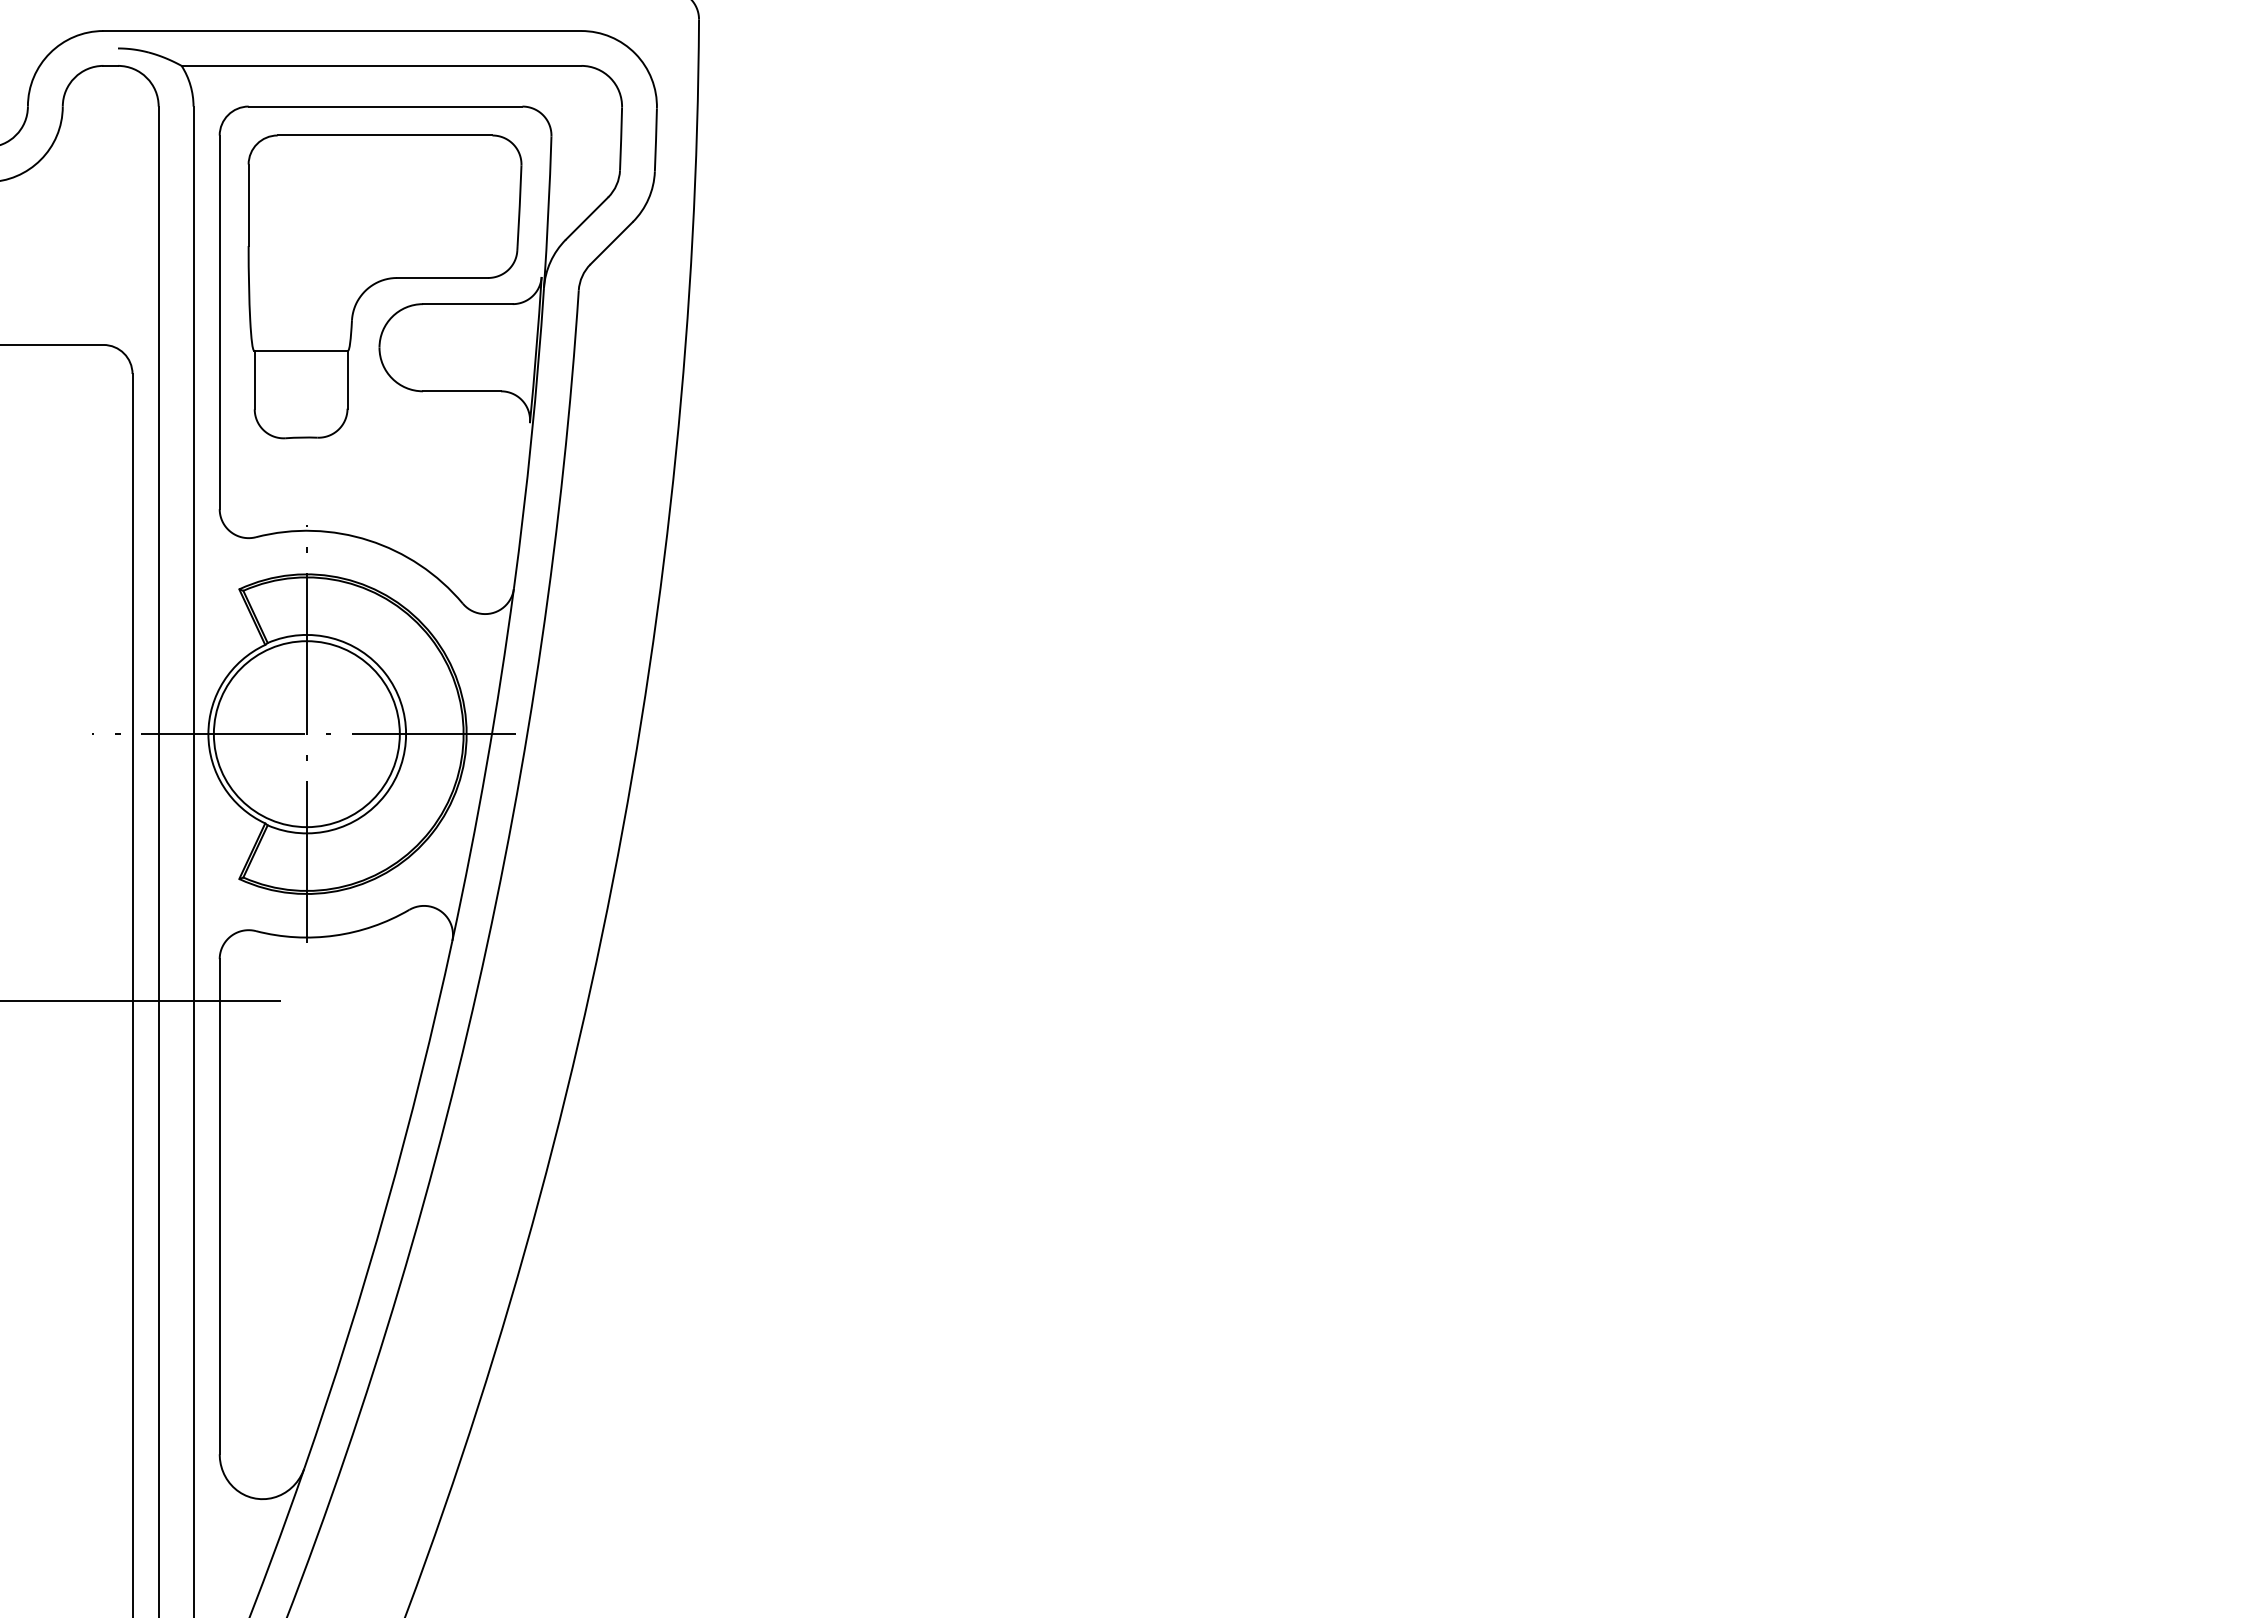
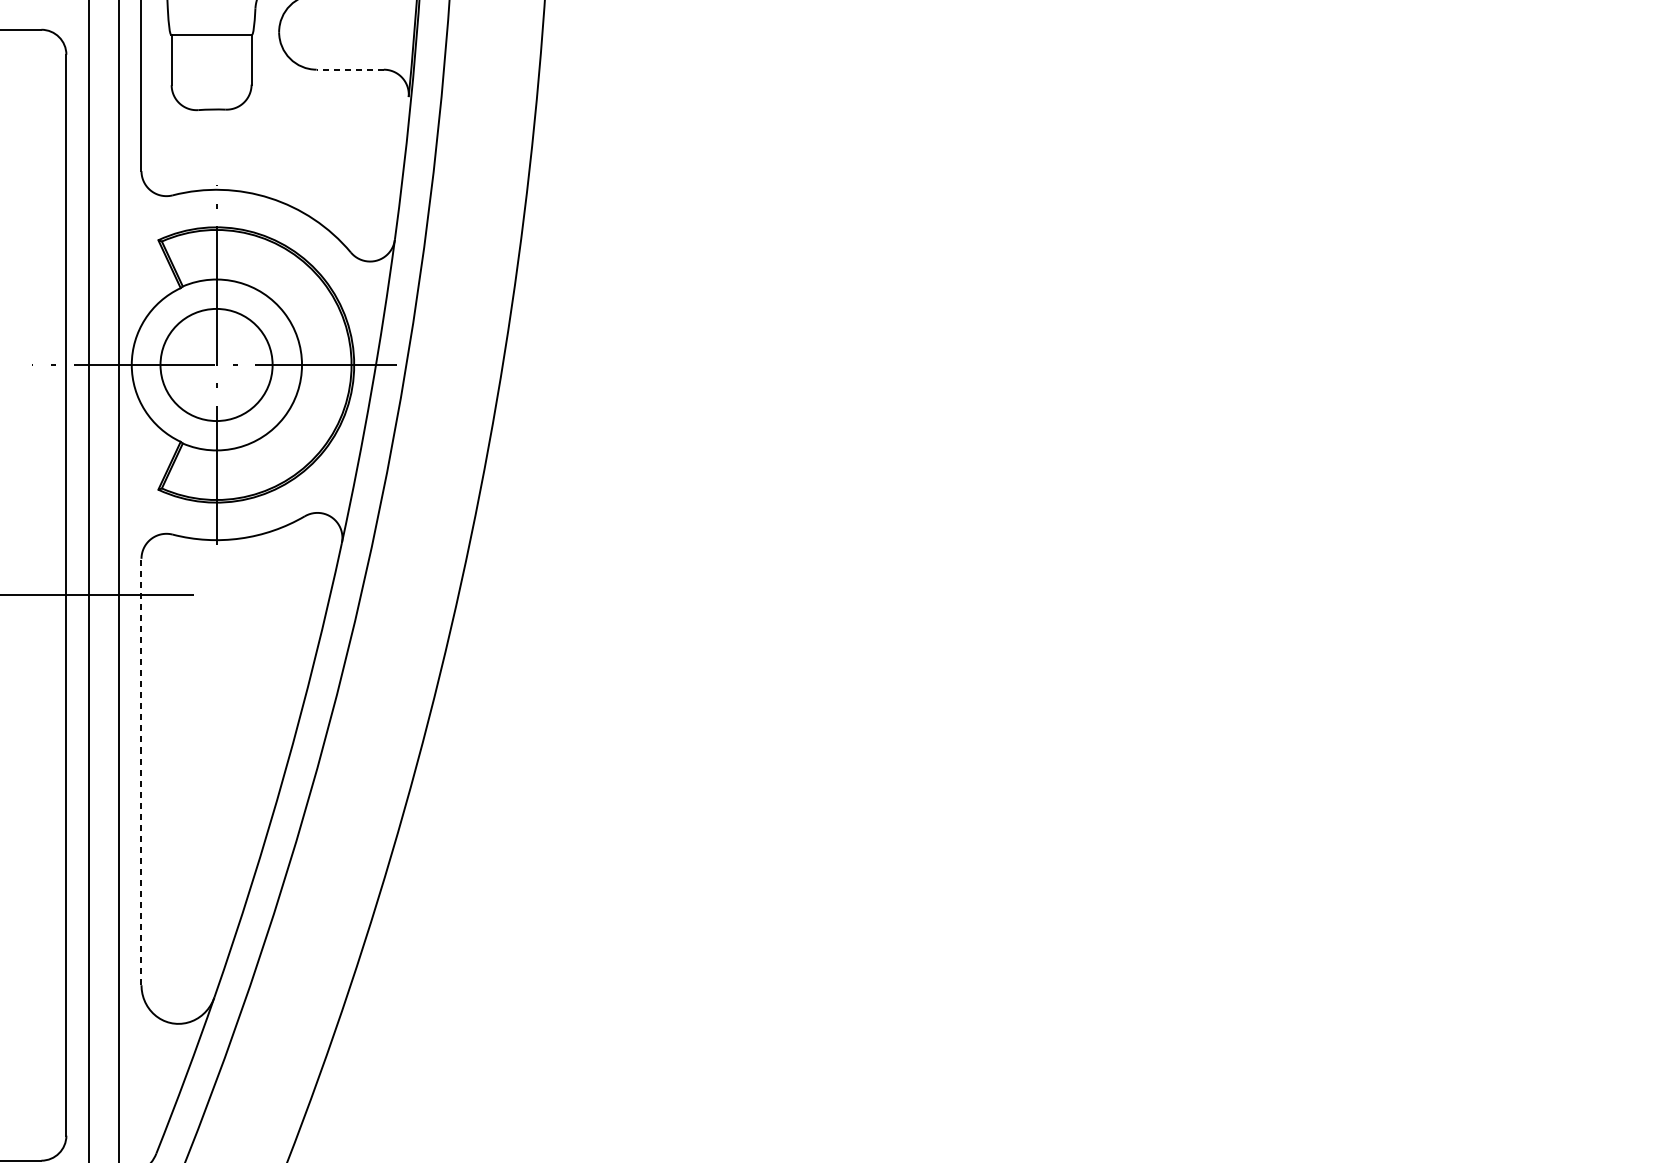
line: (461, 391) -> (349, 69), solid -> dashed
circle: (306, 734) -> (216, 365), size x0.7
line: (219, 1206) -> (141, 771), solid -> dashed

